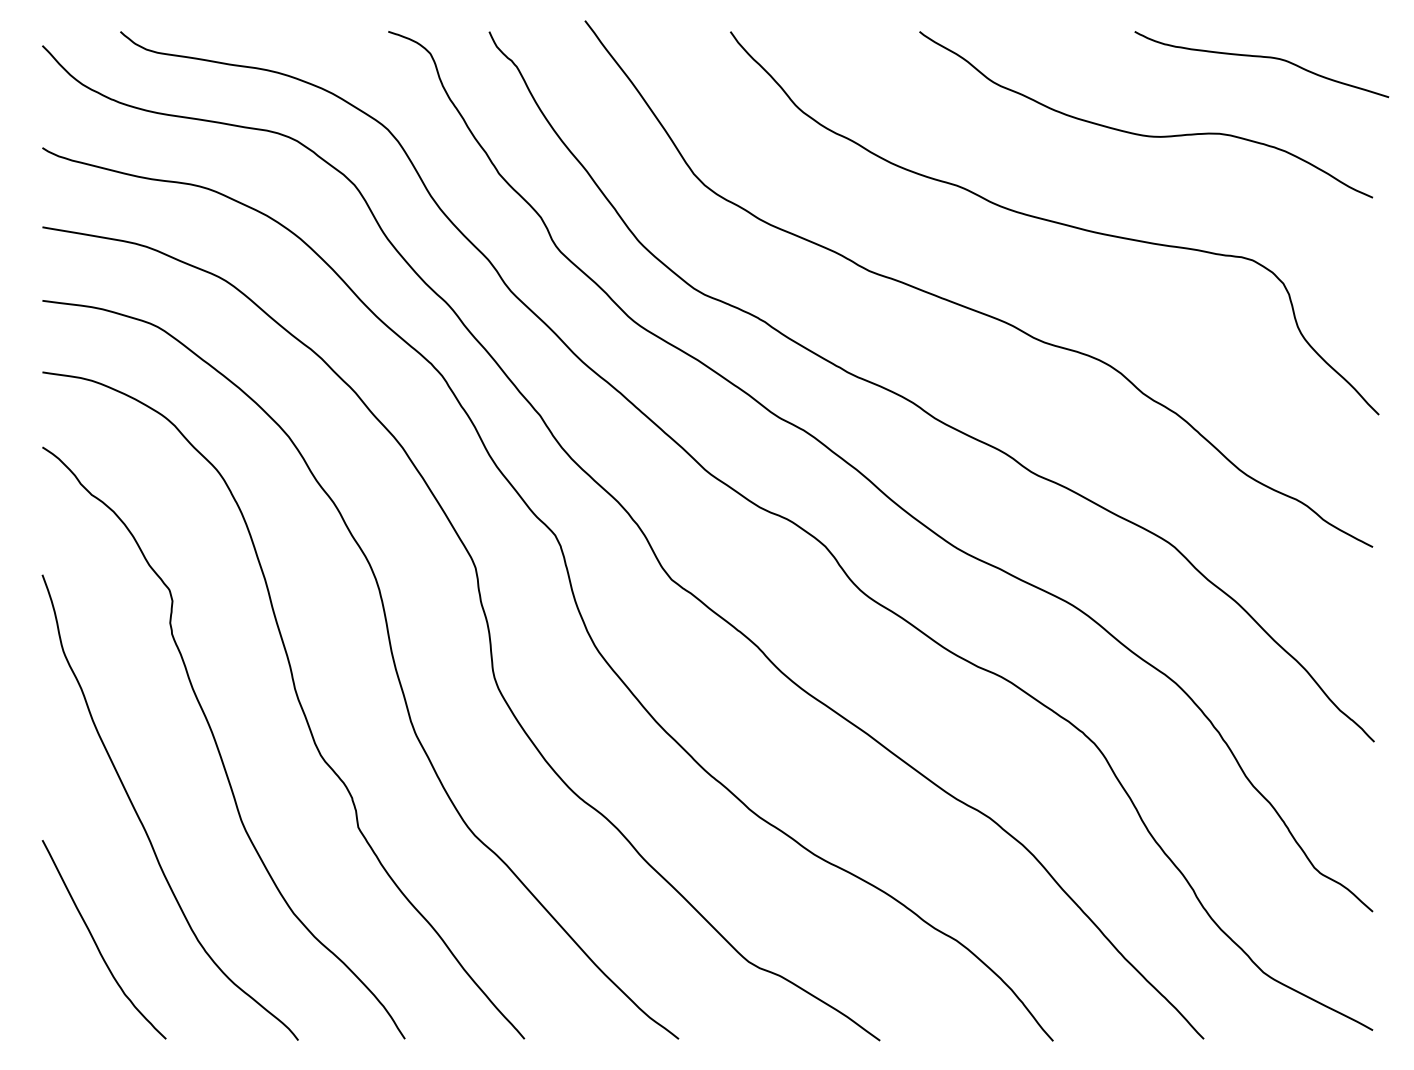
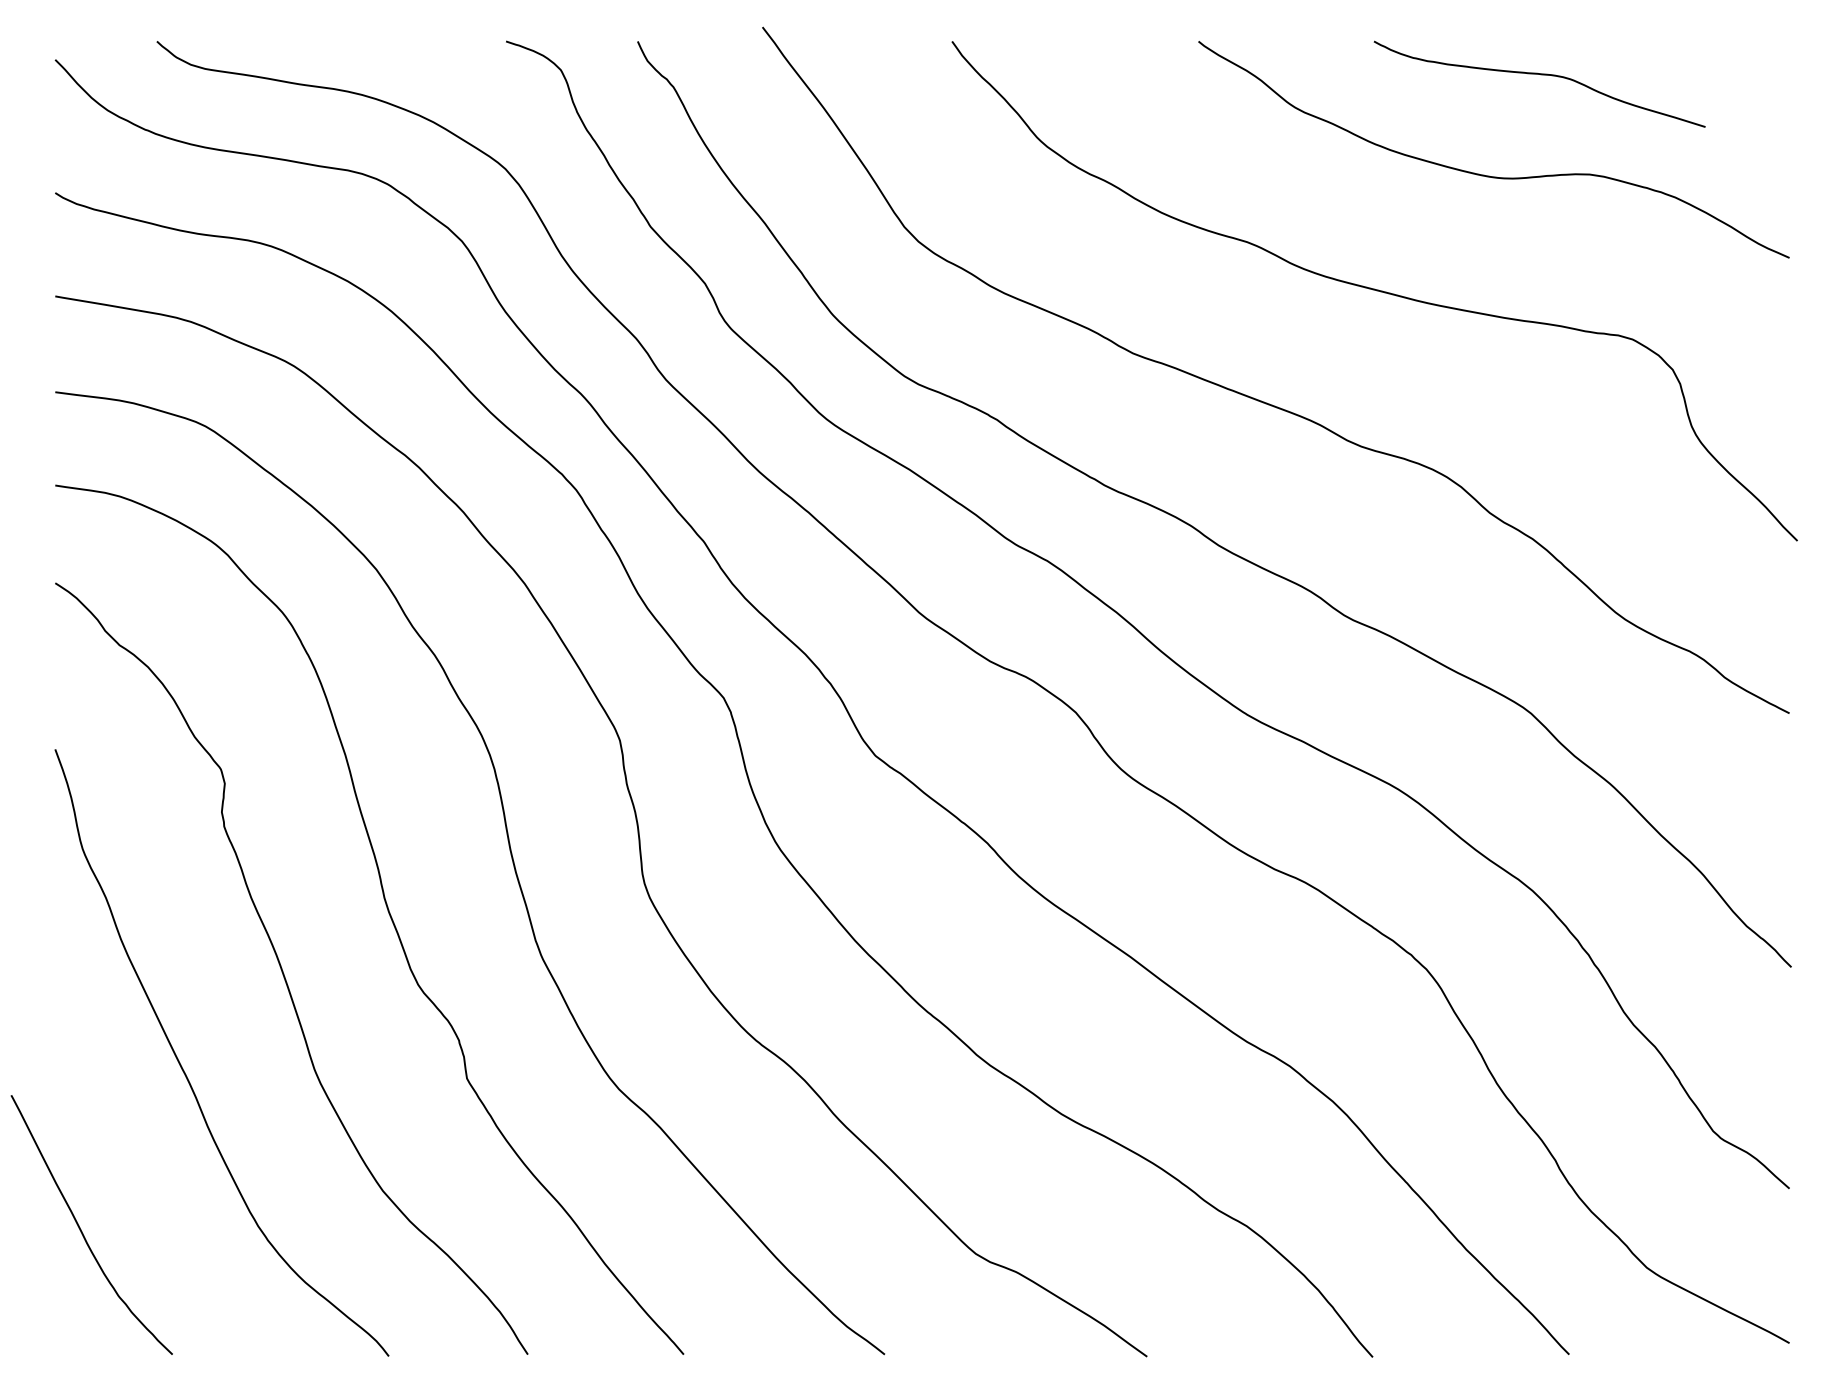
curve: (1262, 57) -> (1540, 75), moved
curve: (96, 943) -> (81, 1229), moved

